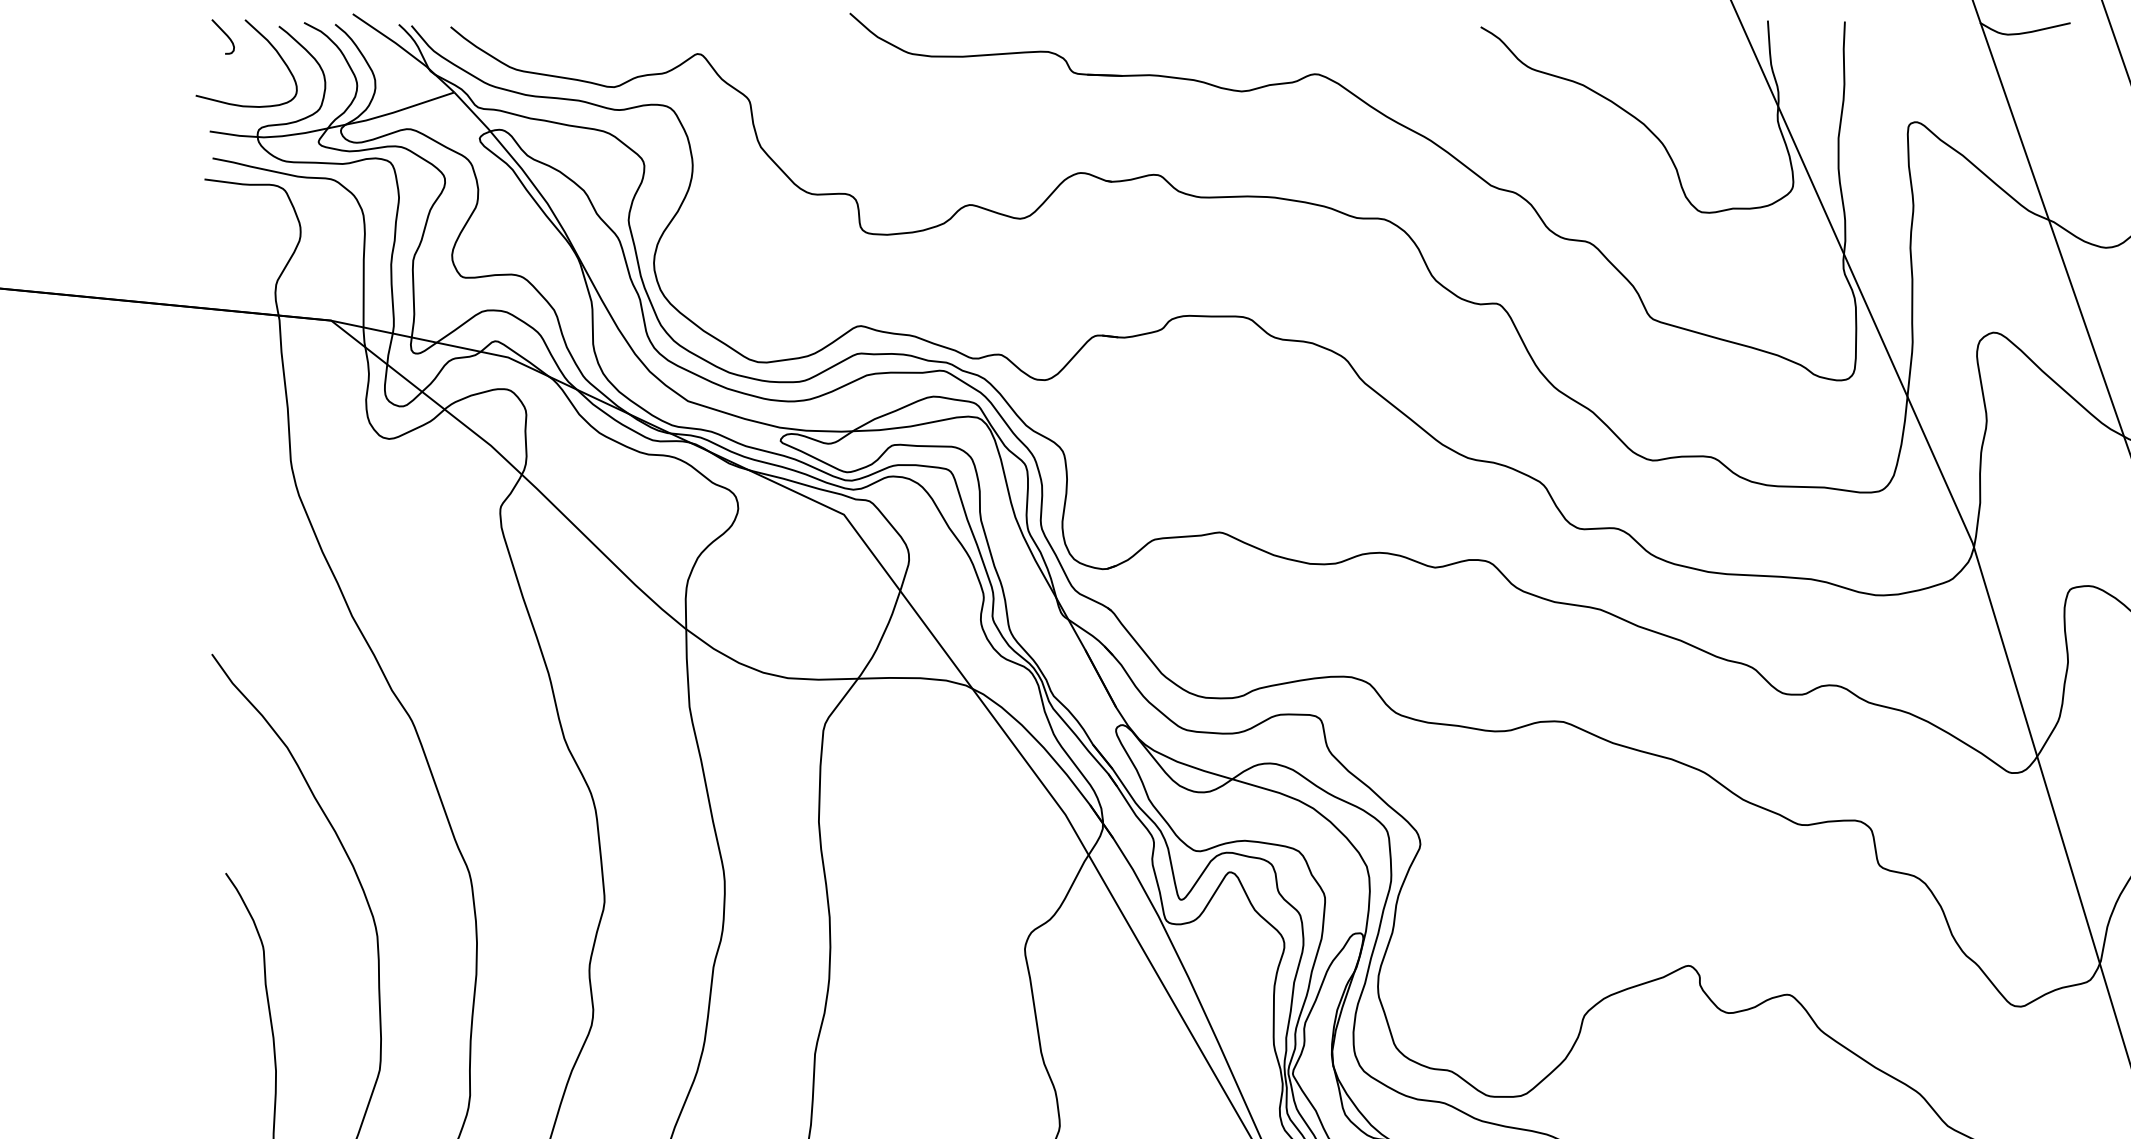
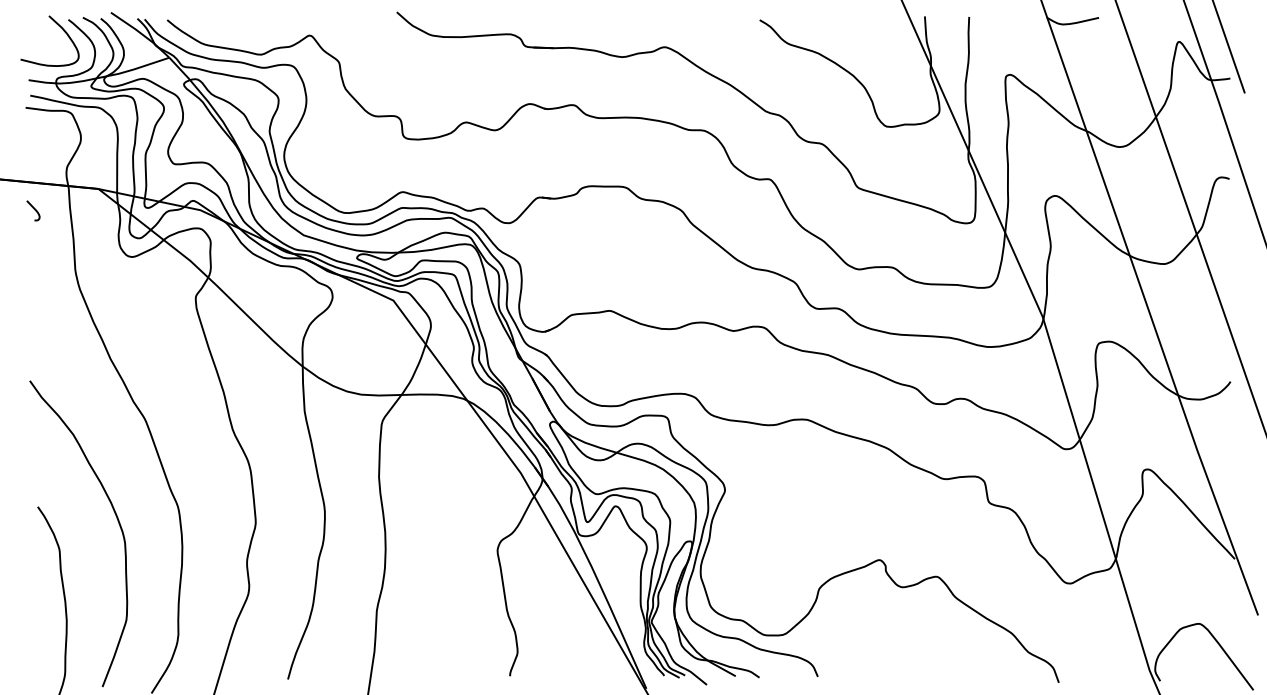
curve: (223, 34) -> (33, 209), moved

